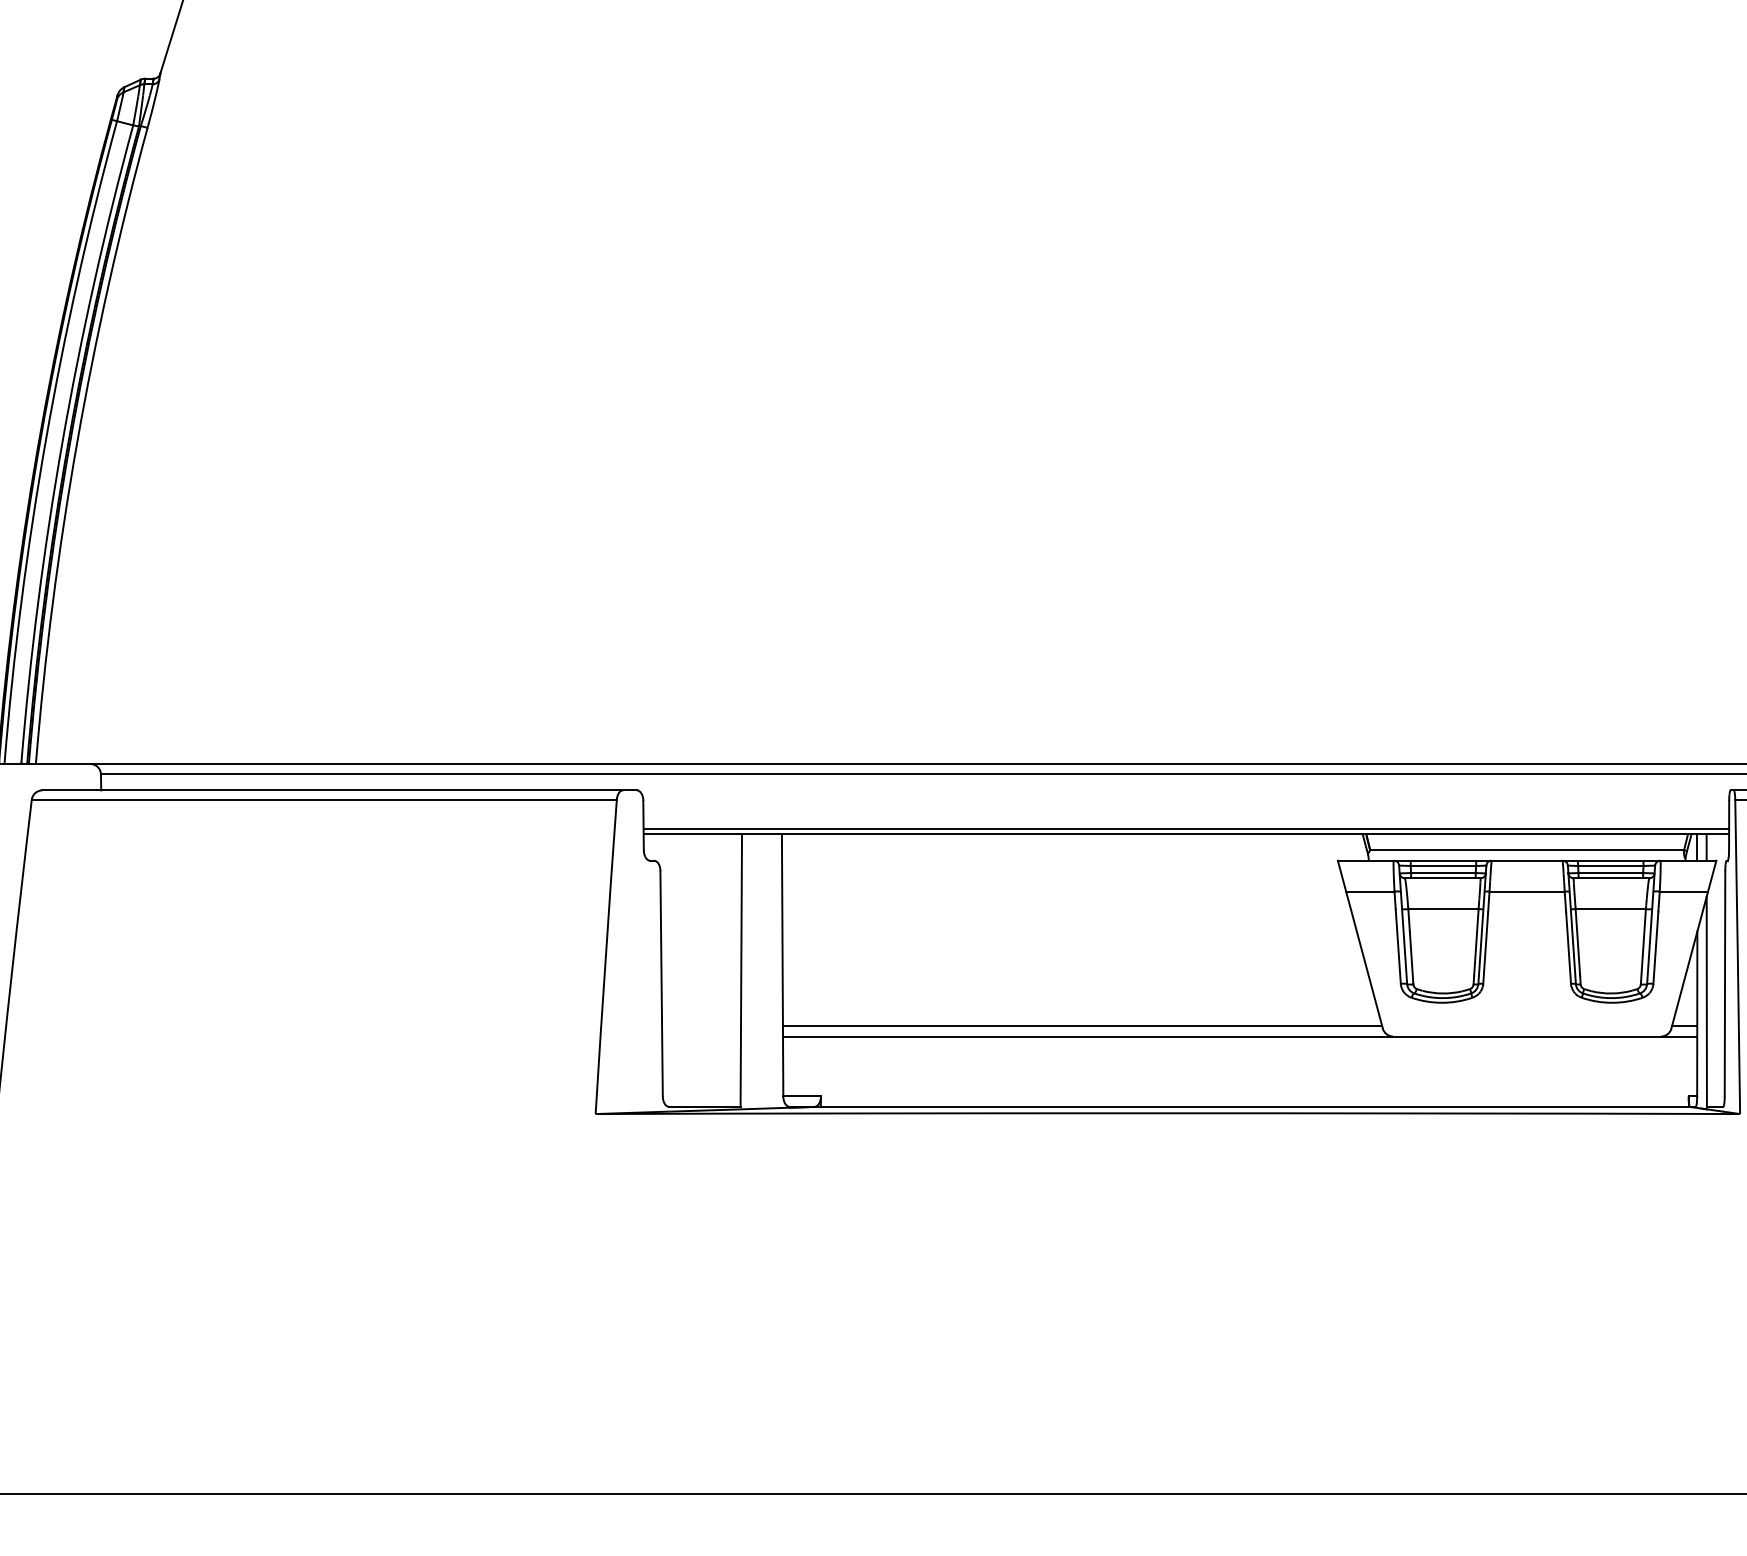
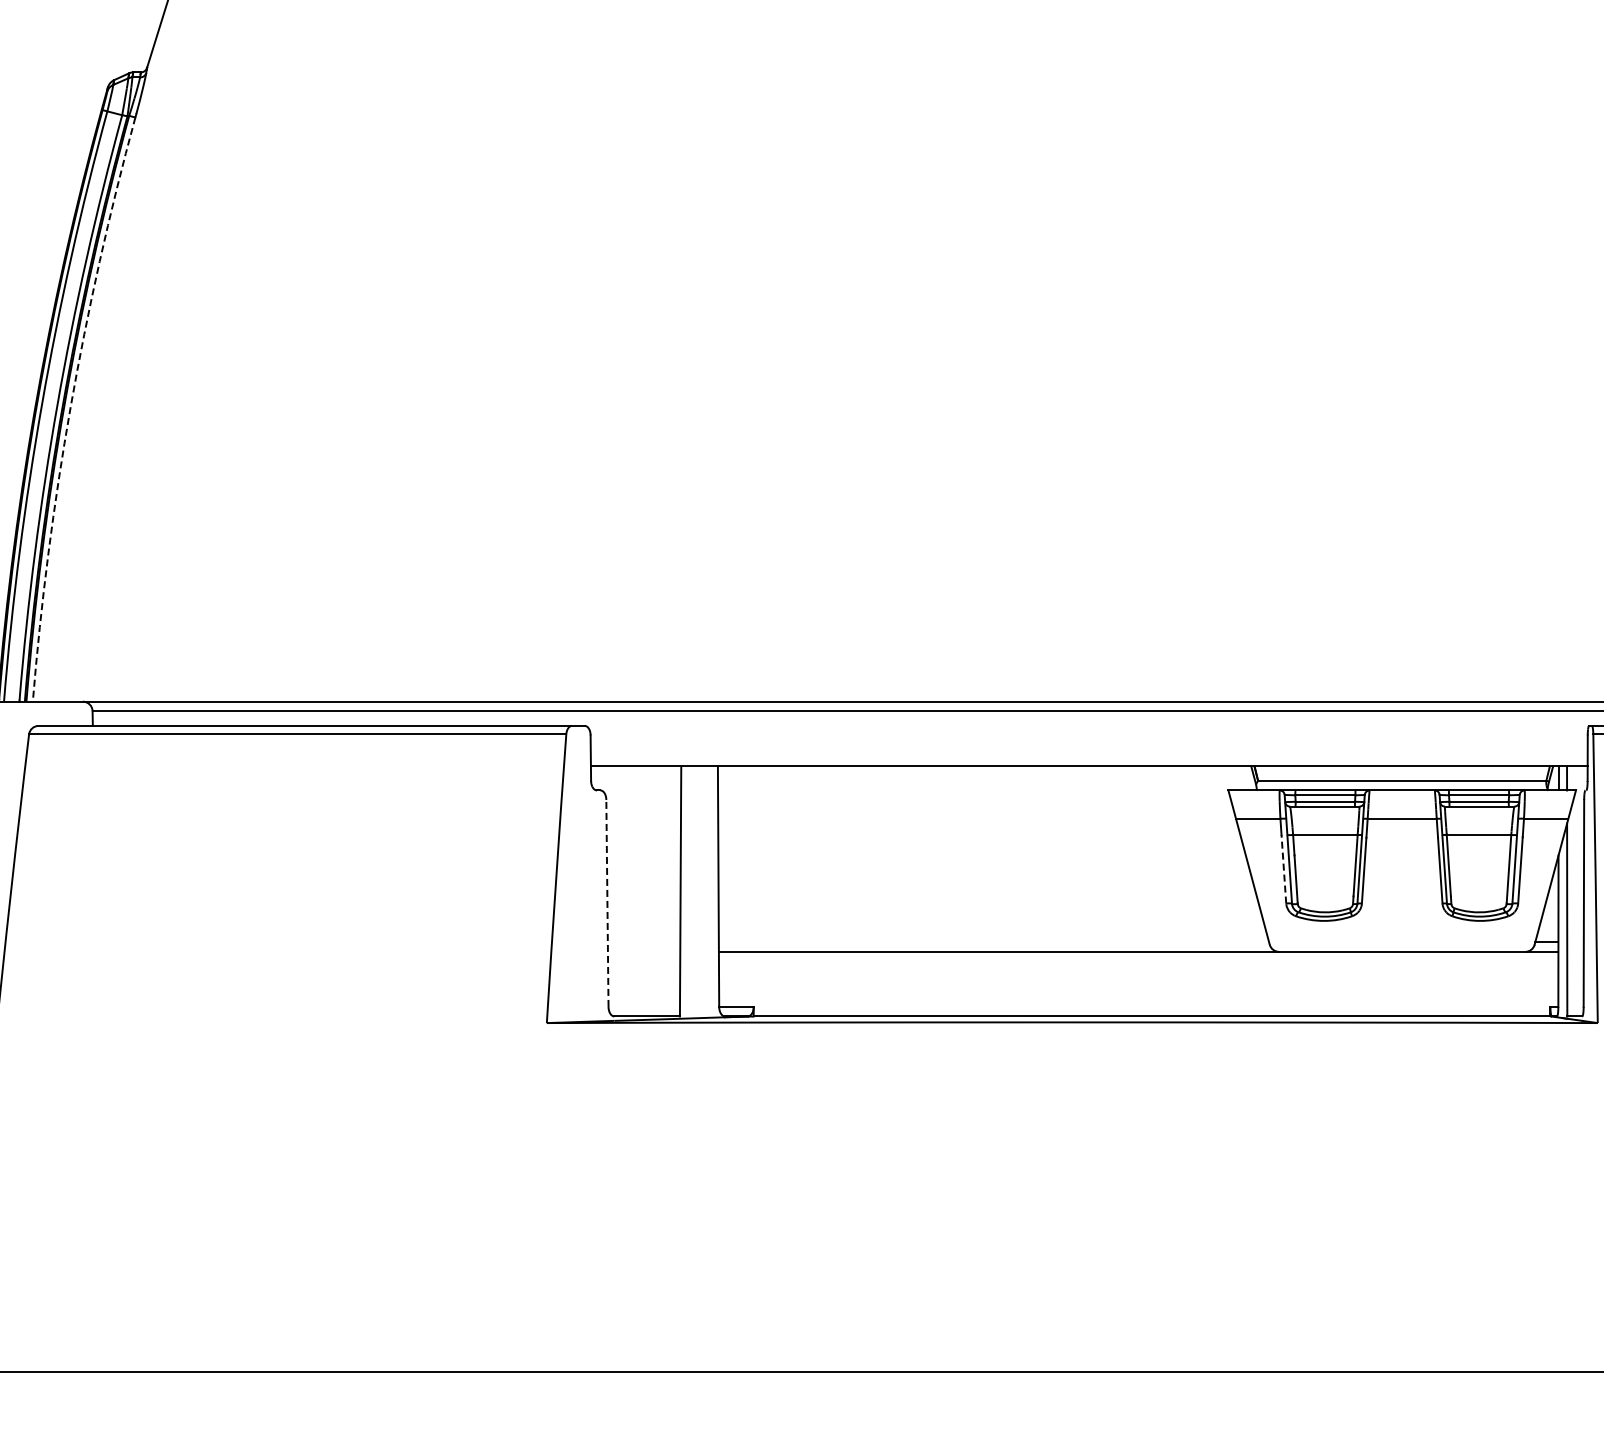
arc: (76, 443) -> (70, 407), solid -> dashed
line: (1185, 829) -> (1088, 761), removed
line: (1397, 945) -> (1283, 868), solid -> dashed
line: (661, 982) -> (607, 902), solid -> dashed
line: (1082, 1026) -> (993, 942), removed

